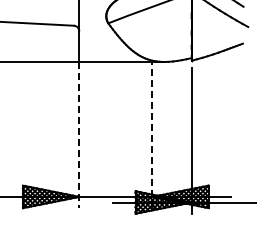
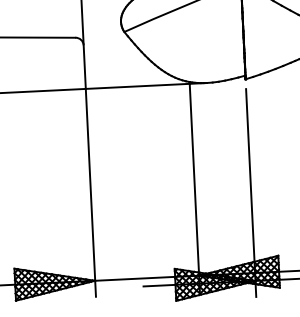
line: (152, 134) -> (194, 186), dashed -> solid
line: (79, 135) -> (91, 193), dashed -> solid

